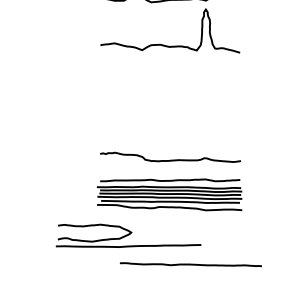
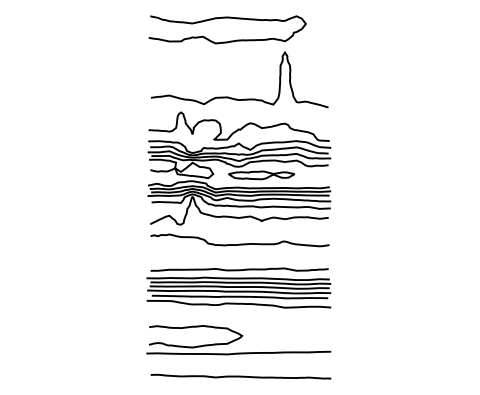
part: (170, 100) -> (239, 168), added
part: (128, 236) -> (238, 340), moved
curve: (190, 264) -> (240, 376), moved

